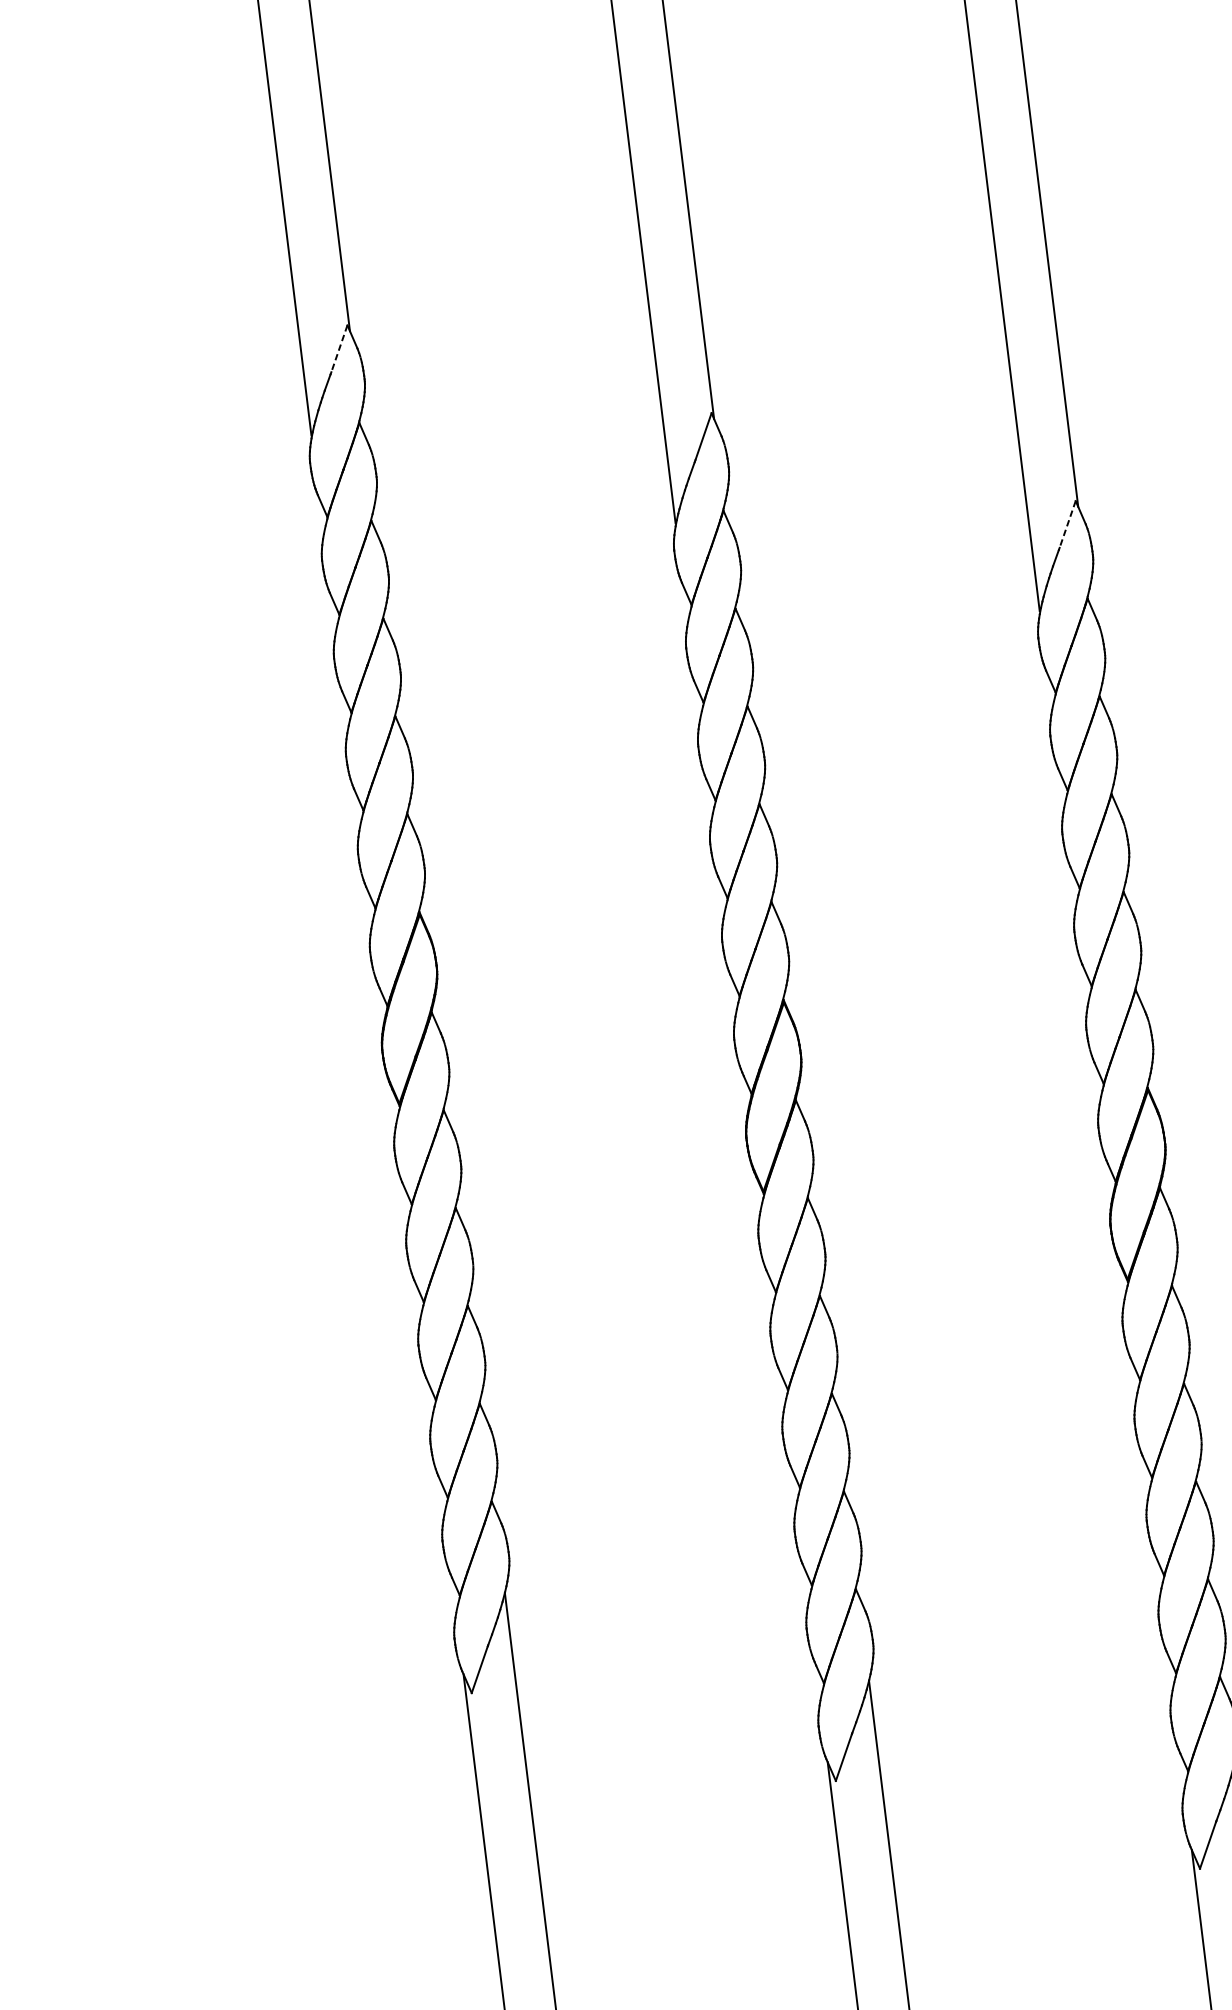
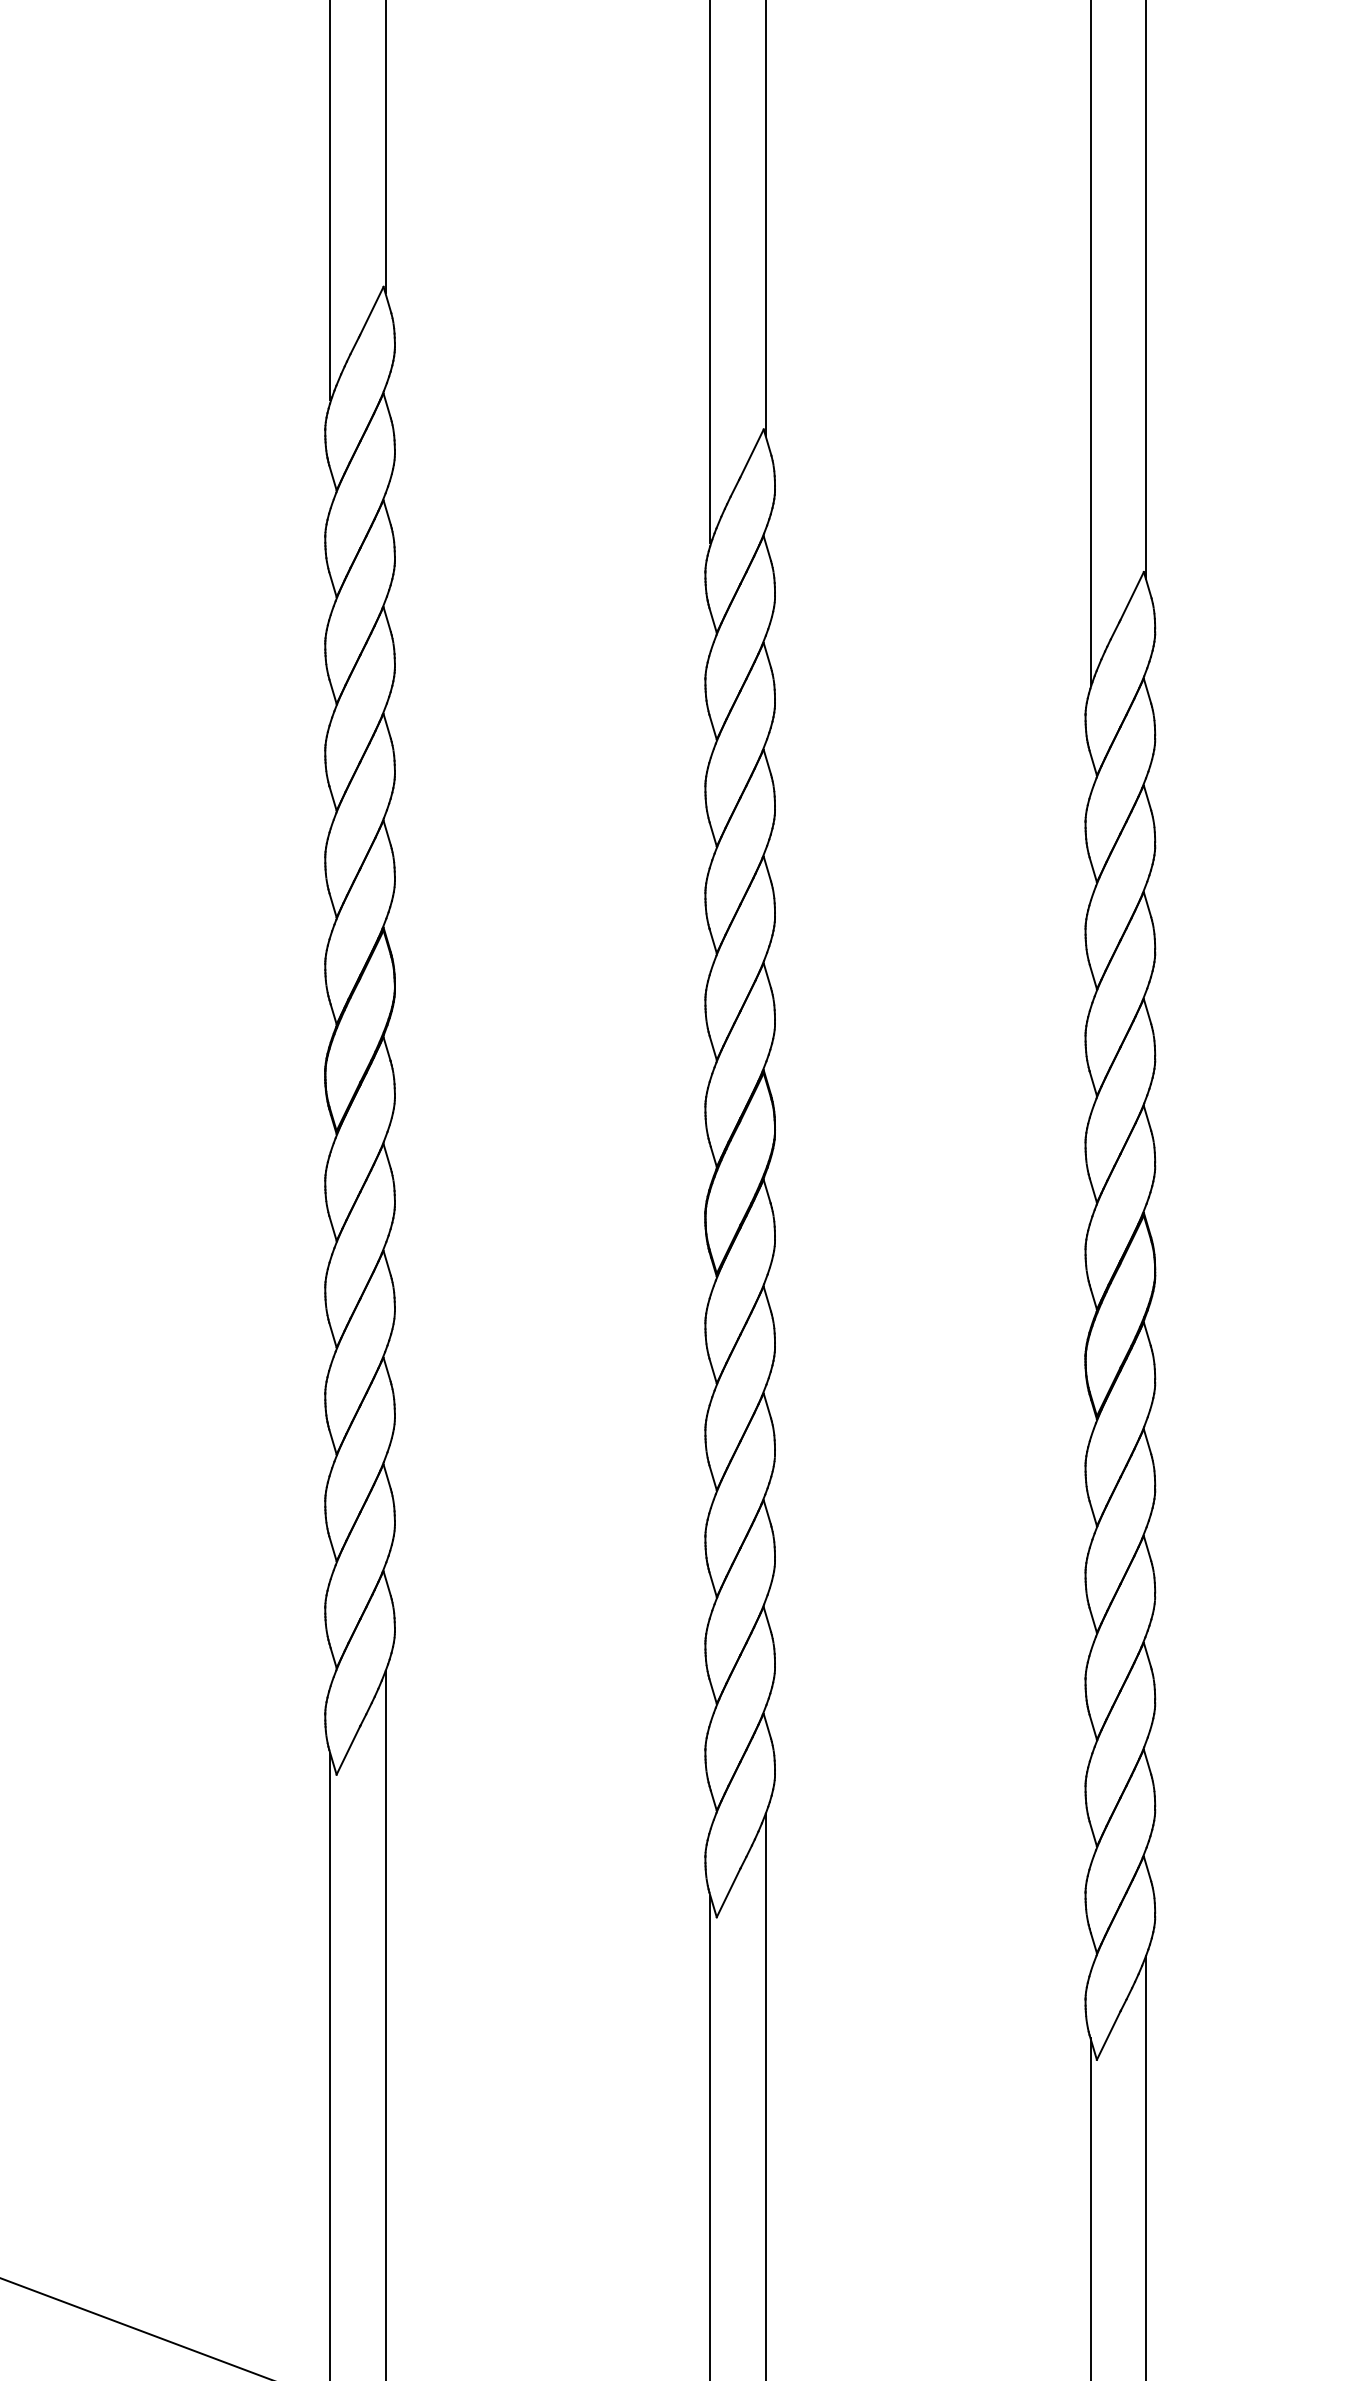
line: (339, 348) -> (371, 310), dashed -> solid
line: (1068, 524) -> (1132, 596), dashed -> solid

